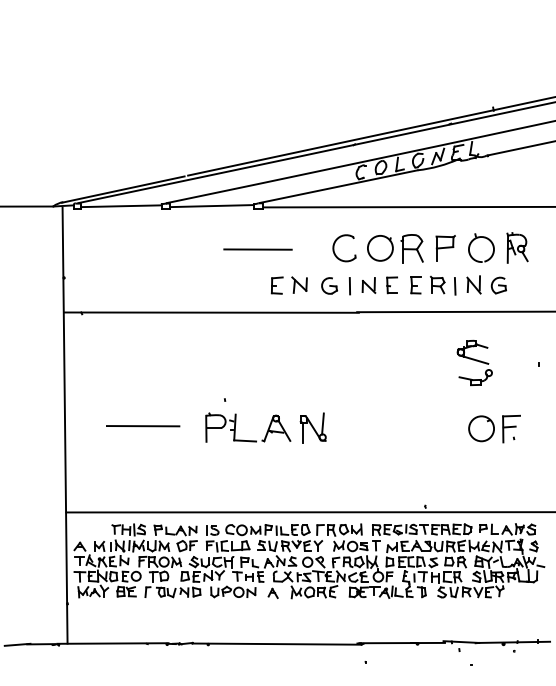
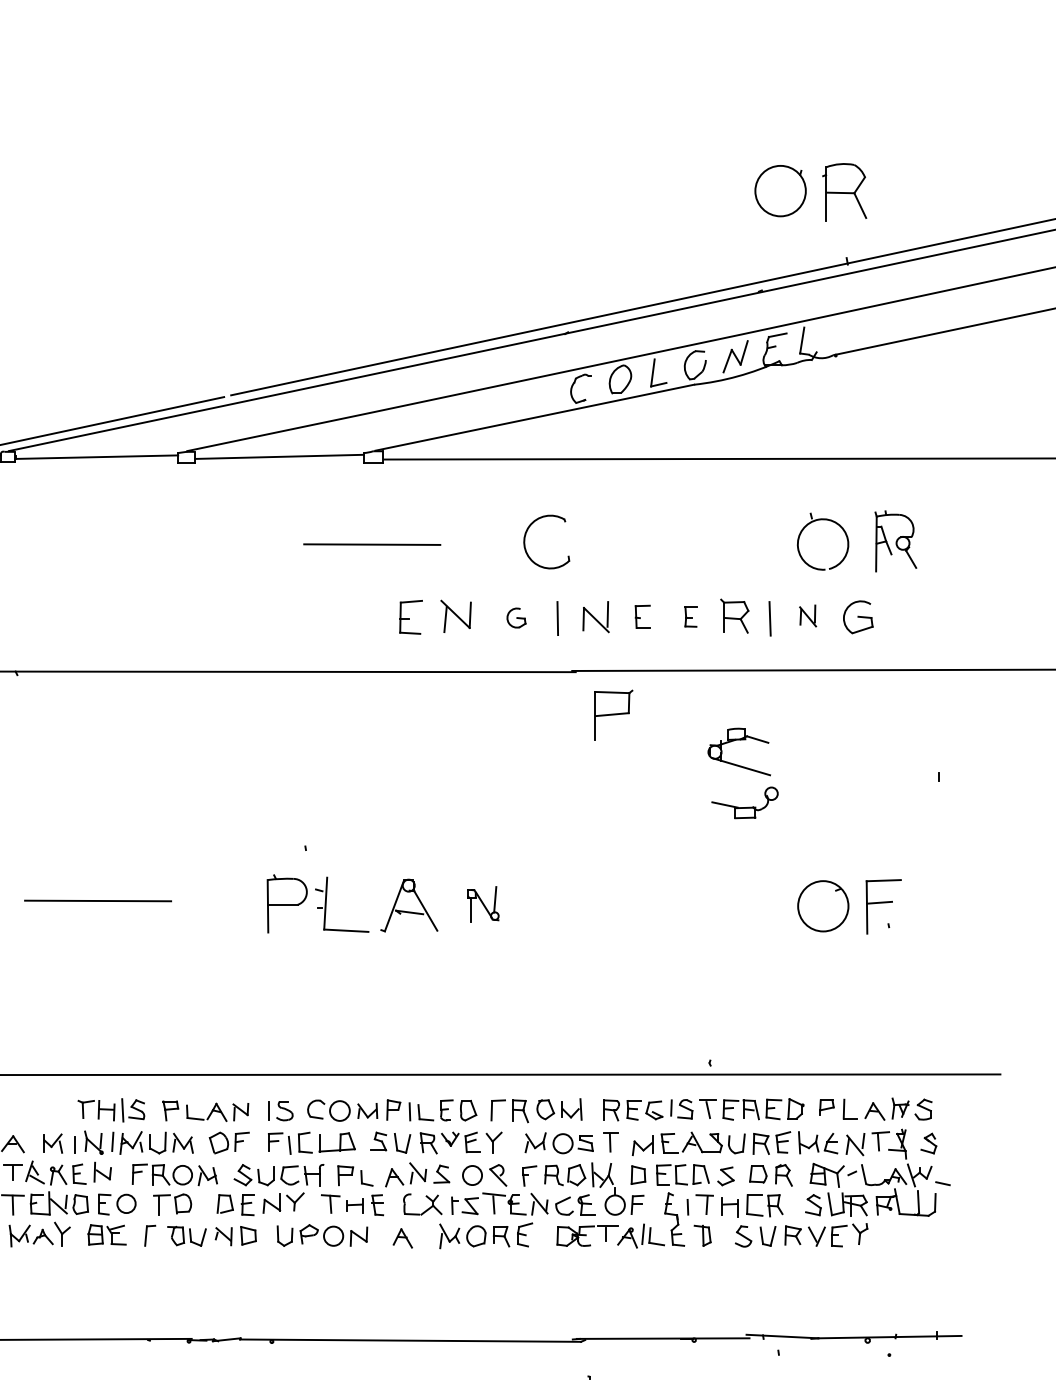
part: (395, 248) -> (811, 191), moved
part: (445, 248) -> (613, 715), moved
part: (473, 284) -> (807, 615), size x0.6
part: (329, 285) -> (516, 617), size x0.6
part: (391, 285) -> (641, 617), size x0.7
part: (415, 285) -> (689, 617), size x0.6
part: (474, 362) -> (742, 772), moved
line: (143, 426) -> (98, 901), moved
part: (312, 427) -> (482, 903), size x0.6

